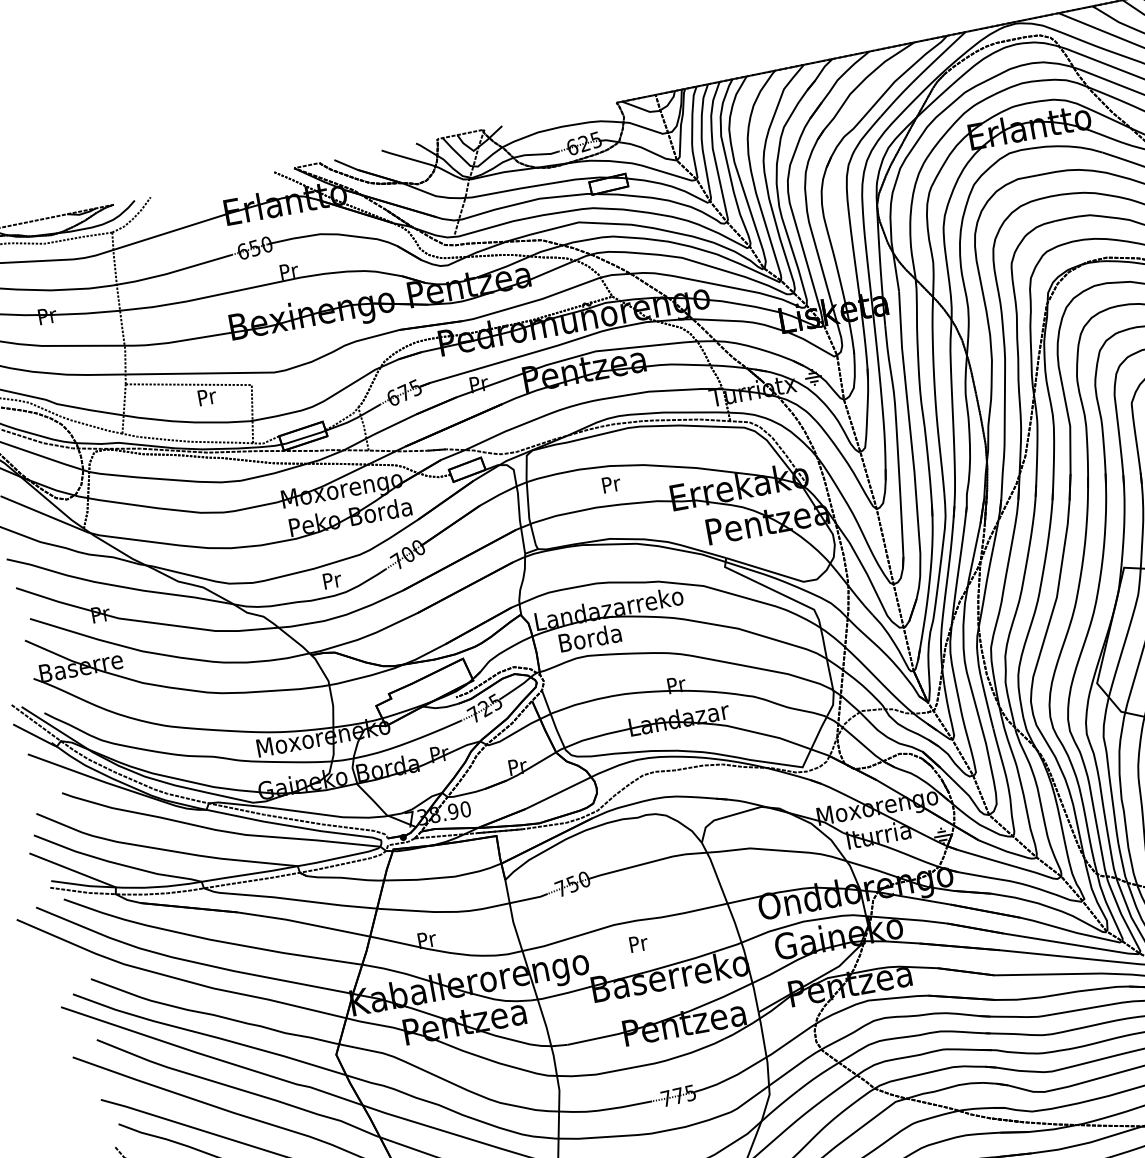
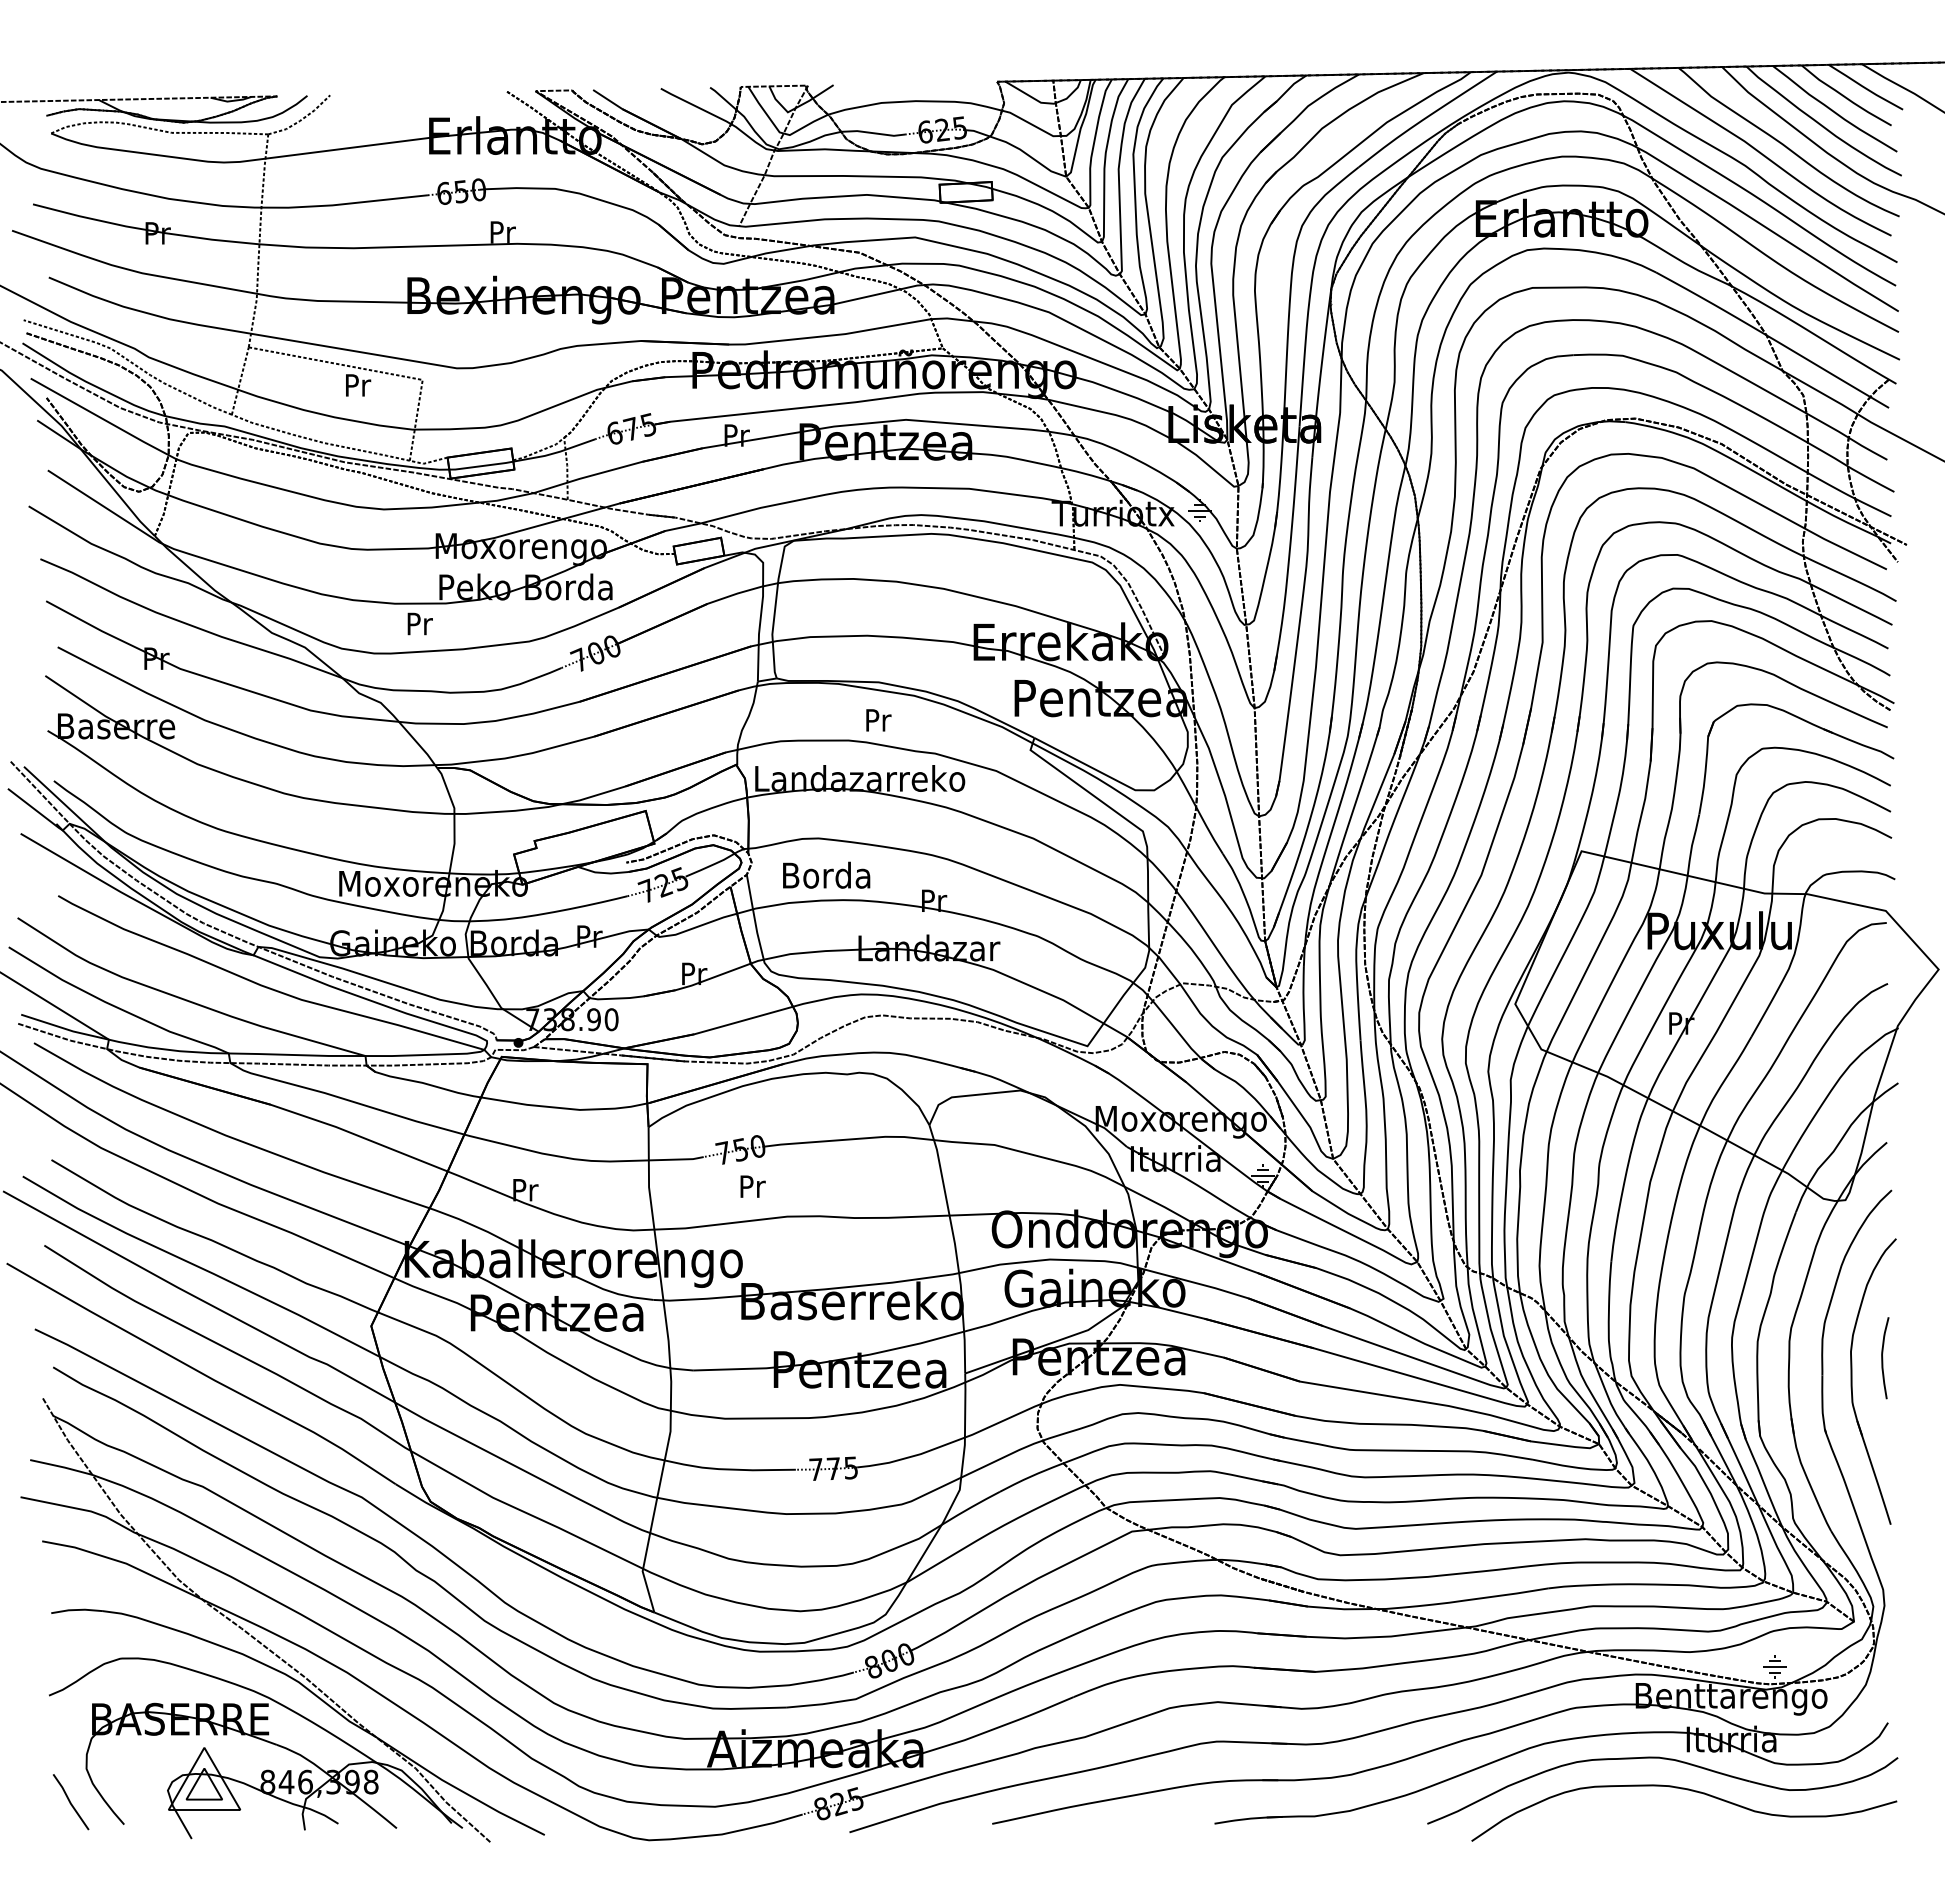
text: (611, 484) -> (878, 720), moved
text: (331, 580) -> (419, 623), moved
text: (590, 637) -> (826, 874), moved
text: (638, 943) -> (752, 1186), moved

